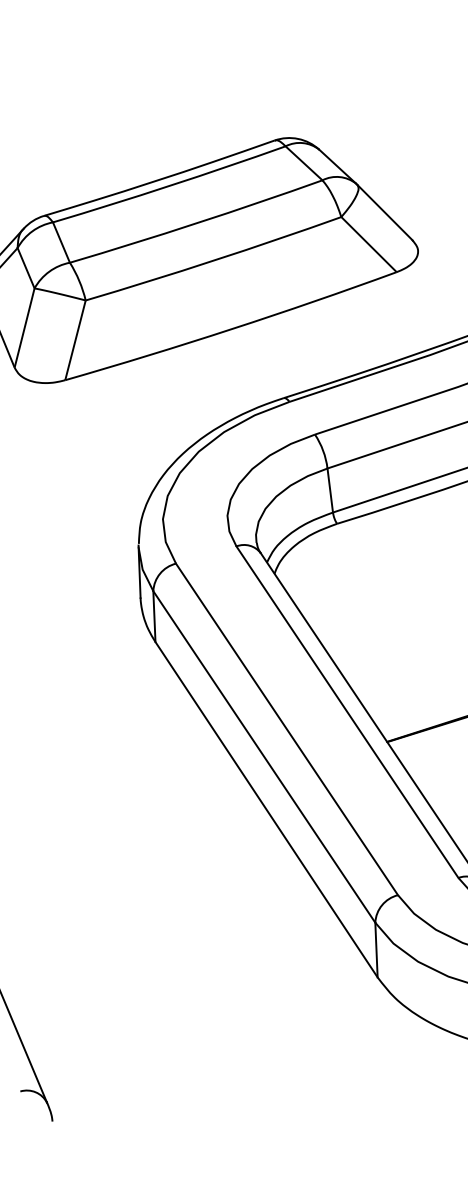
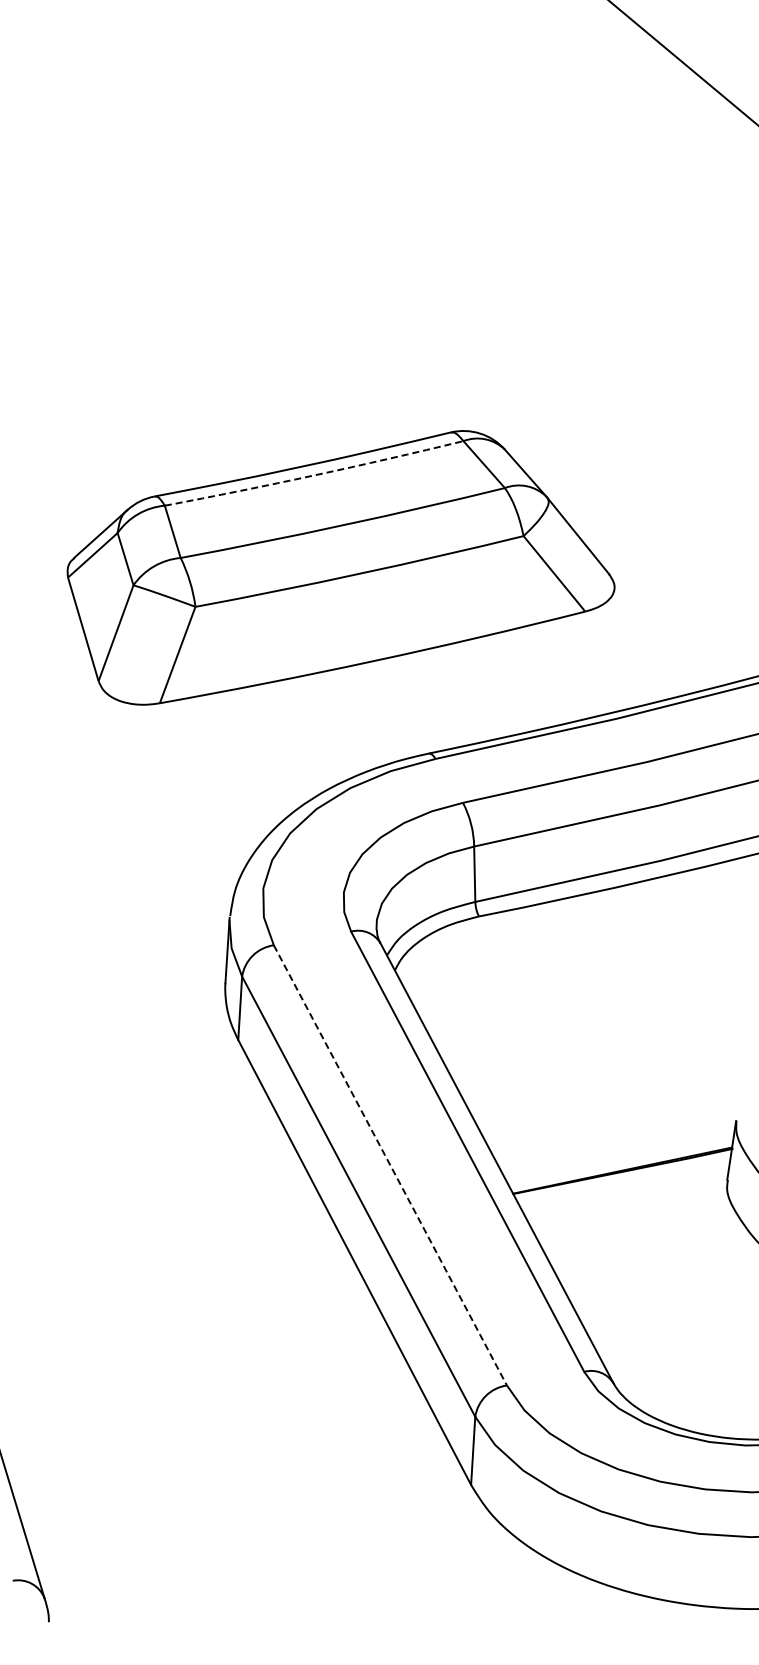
arc: (169, 186) -> (314, 475), solid -> dashed
line: (287, 729) -> (390, 1165), solid -> dashed

